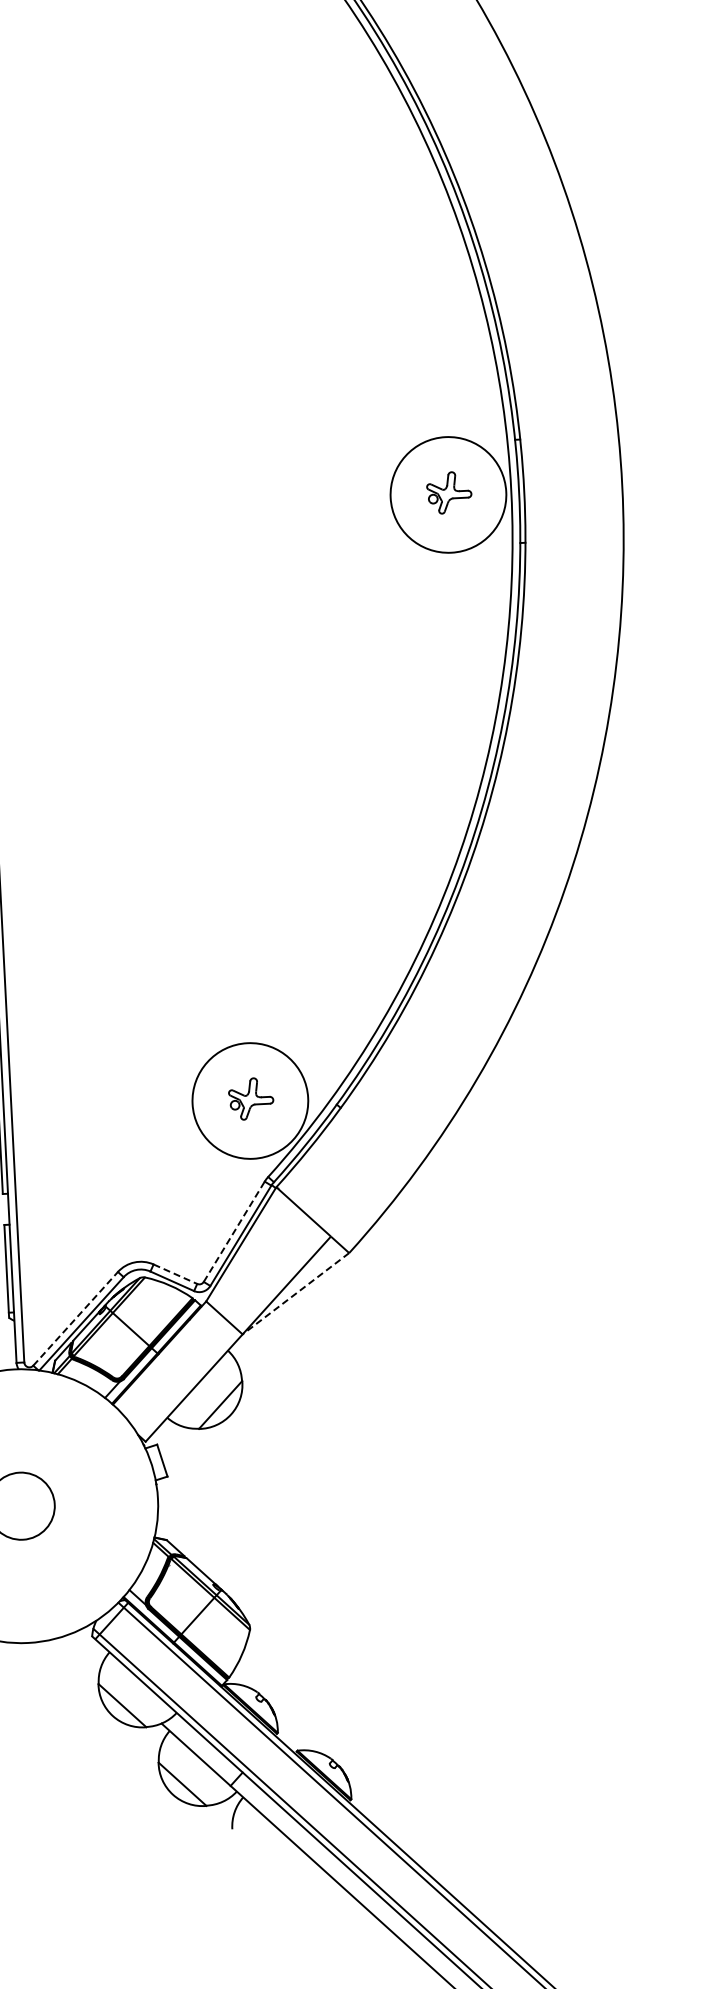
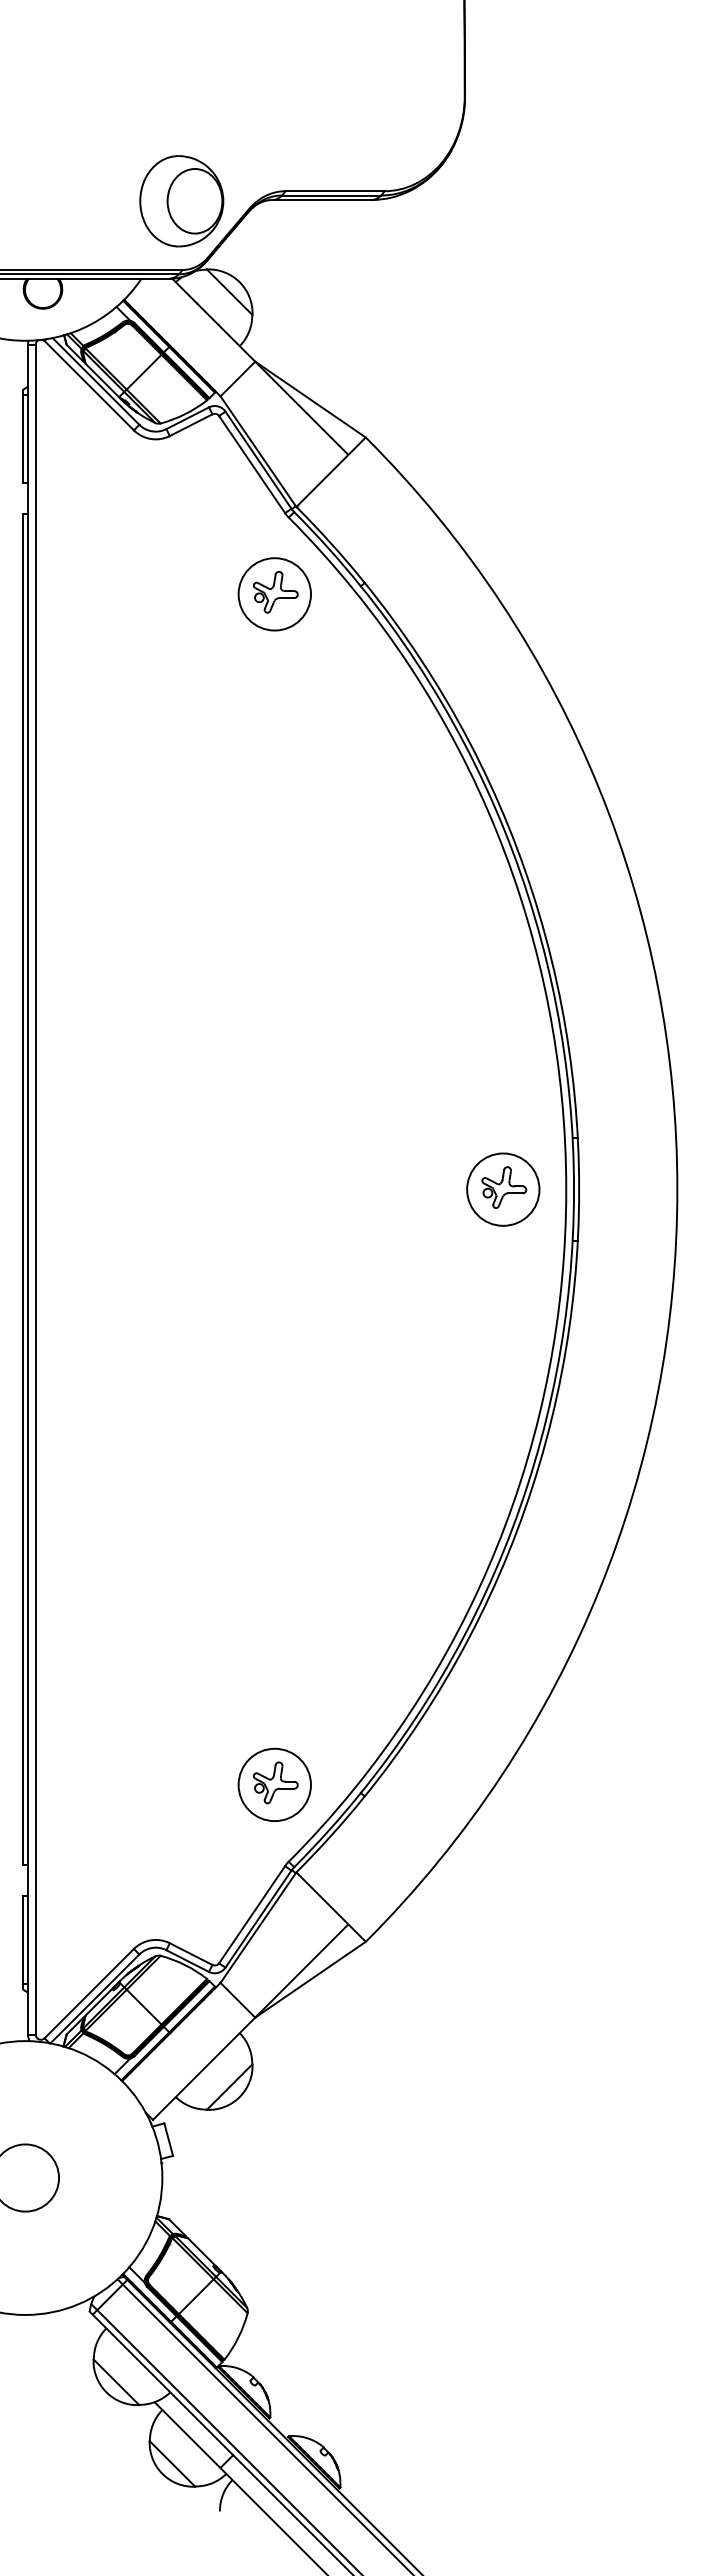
circle: (448, 494) -> (503, 1189), size x0.62
circle: (250, 1100) -> (274, 1784), size x0.62
line: (234, 1231) -> (252, 1914), dashed -> solid
line: (175, 1274) -> (191, 1954), dashed -> solid
line: (295, 1294) -> (310, 1980), dashed -> solid
line: (75, 1318) -> (89, 1993), dashed -> solid

